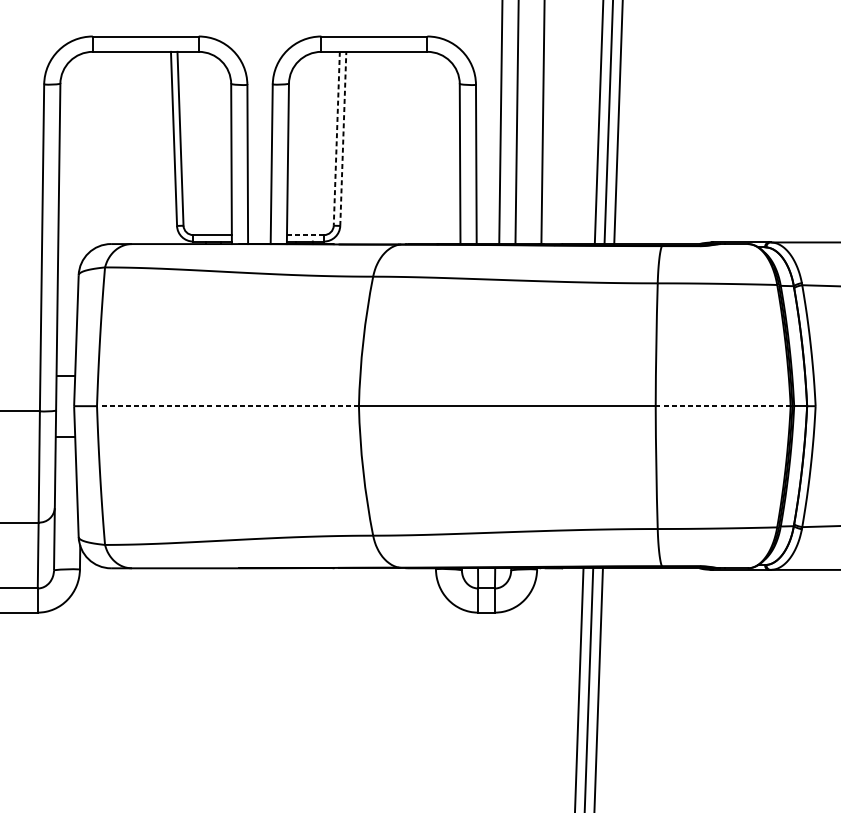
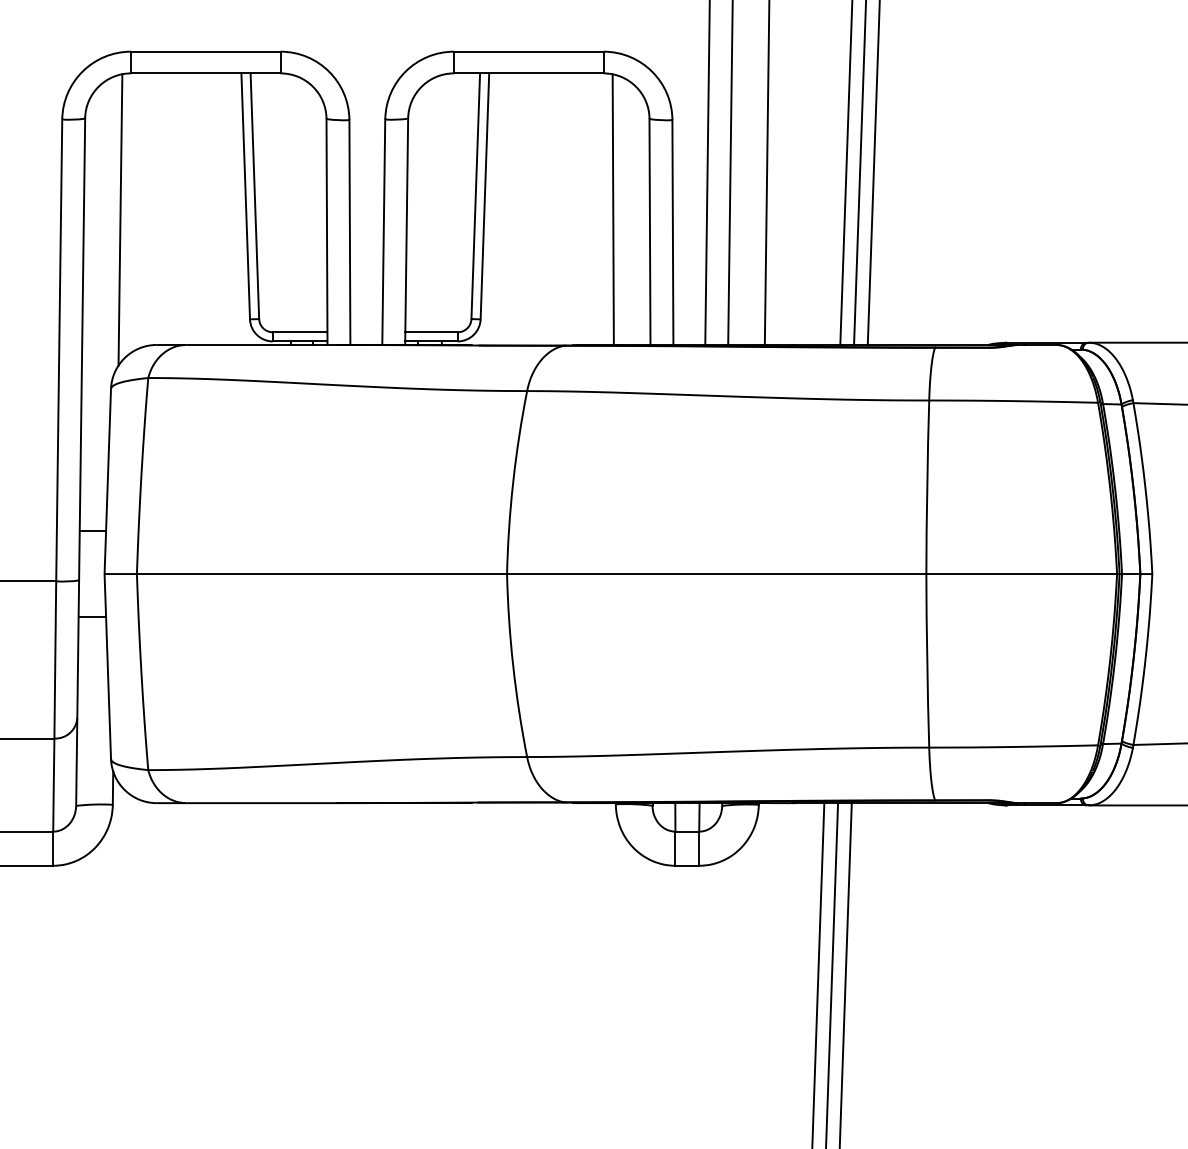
line: (336, 138) -> (475, 196), dashed -> solid
line: (343, 138) -> (484, 195), dashed -> solid
line: (433, 148) -> (612, 209), added
line: (85, 155) -> (120, 219), added
line: (305, 235) -> (431, 332), dashed -> solid
line: (227, 406) -> (321, 574), dashed -> solid
line: (723, 406) -> (1021, 574), dashed -> solid

